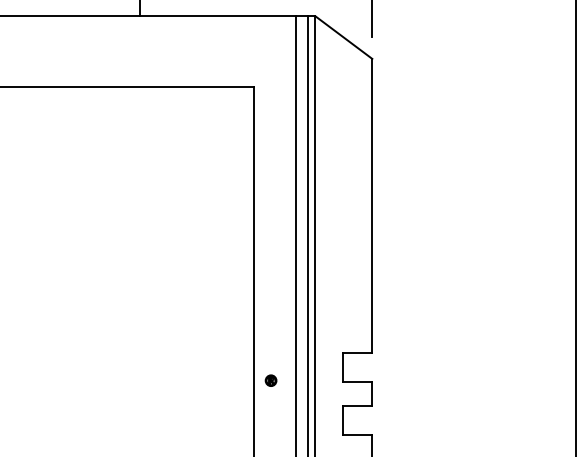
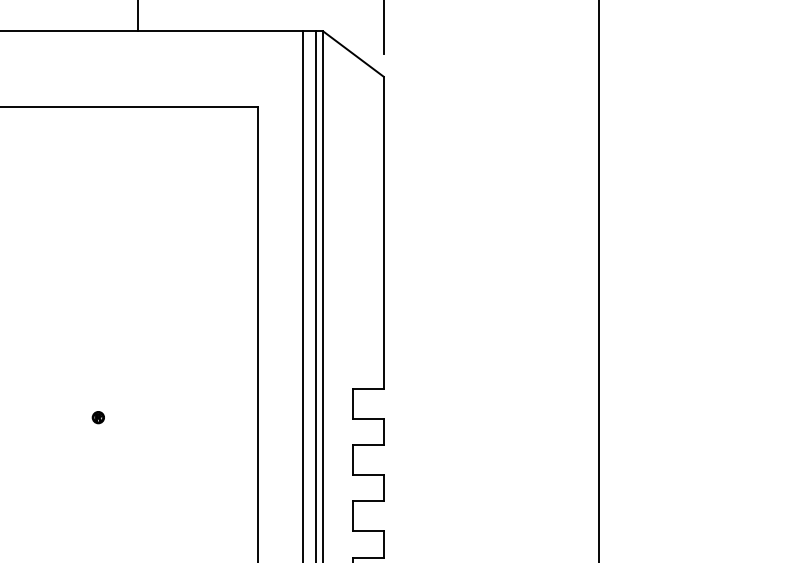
part: (270, 380) -> (97, 417), moved

